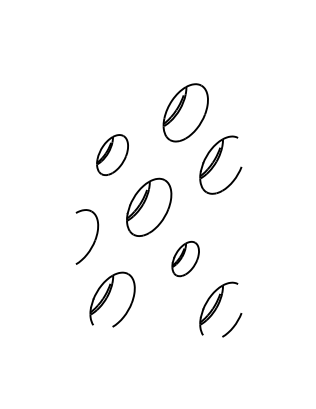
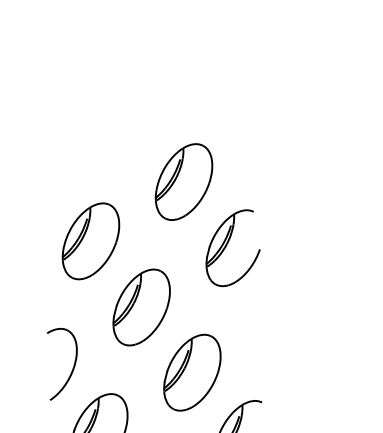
part: (112, 154) -> (90, 240), size x1.43
part: (94, 239) -> (72, 366), moved
part: (185, 258) -> (191, 372), size x1.67

